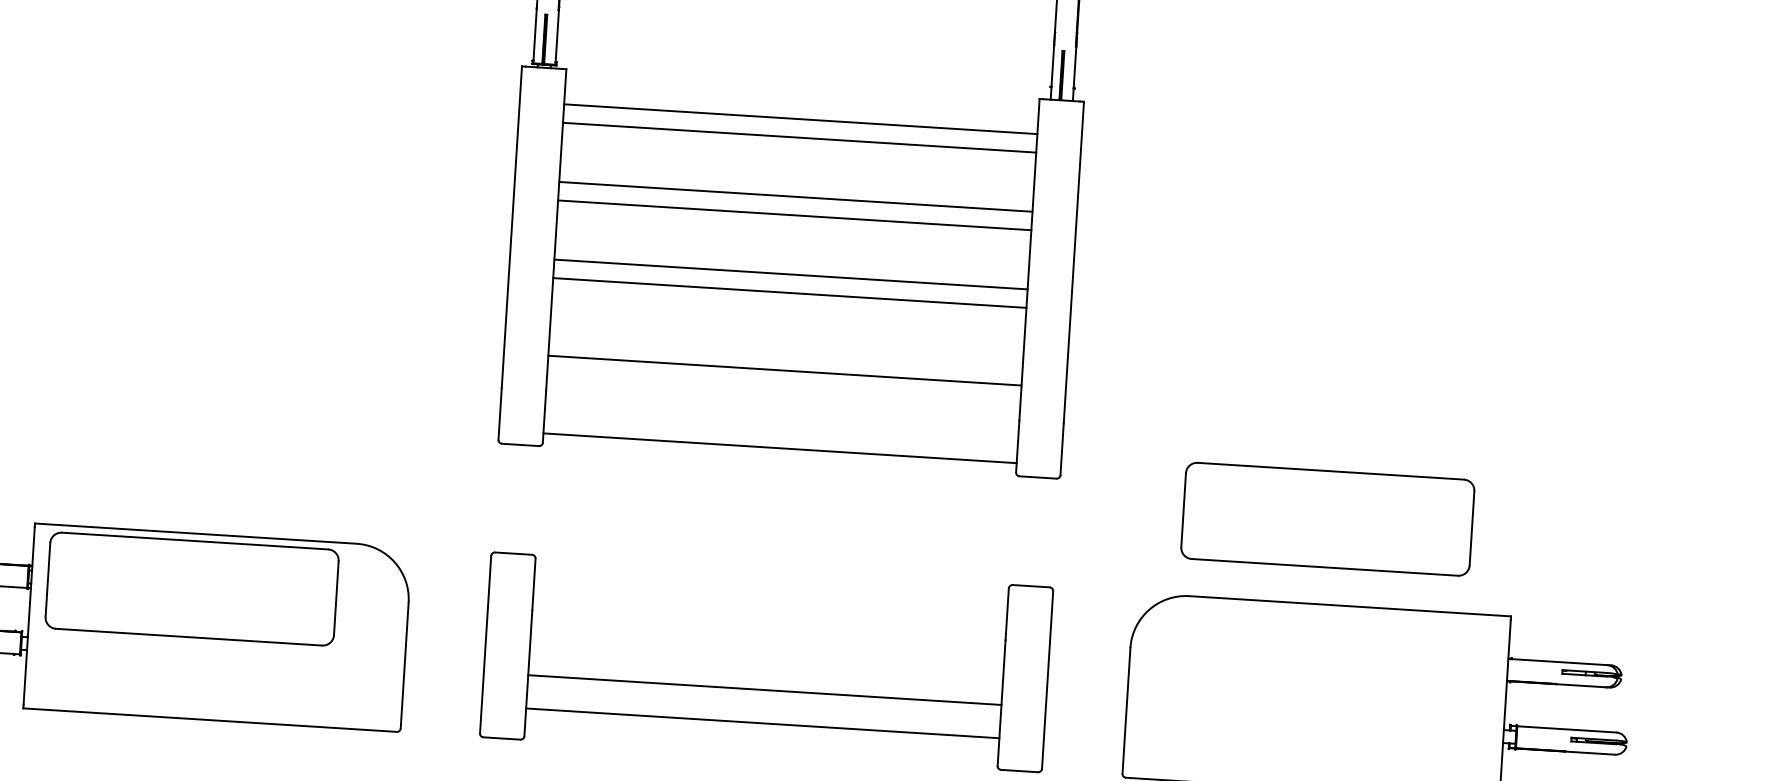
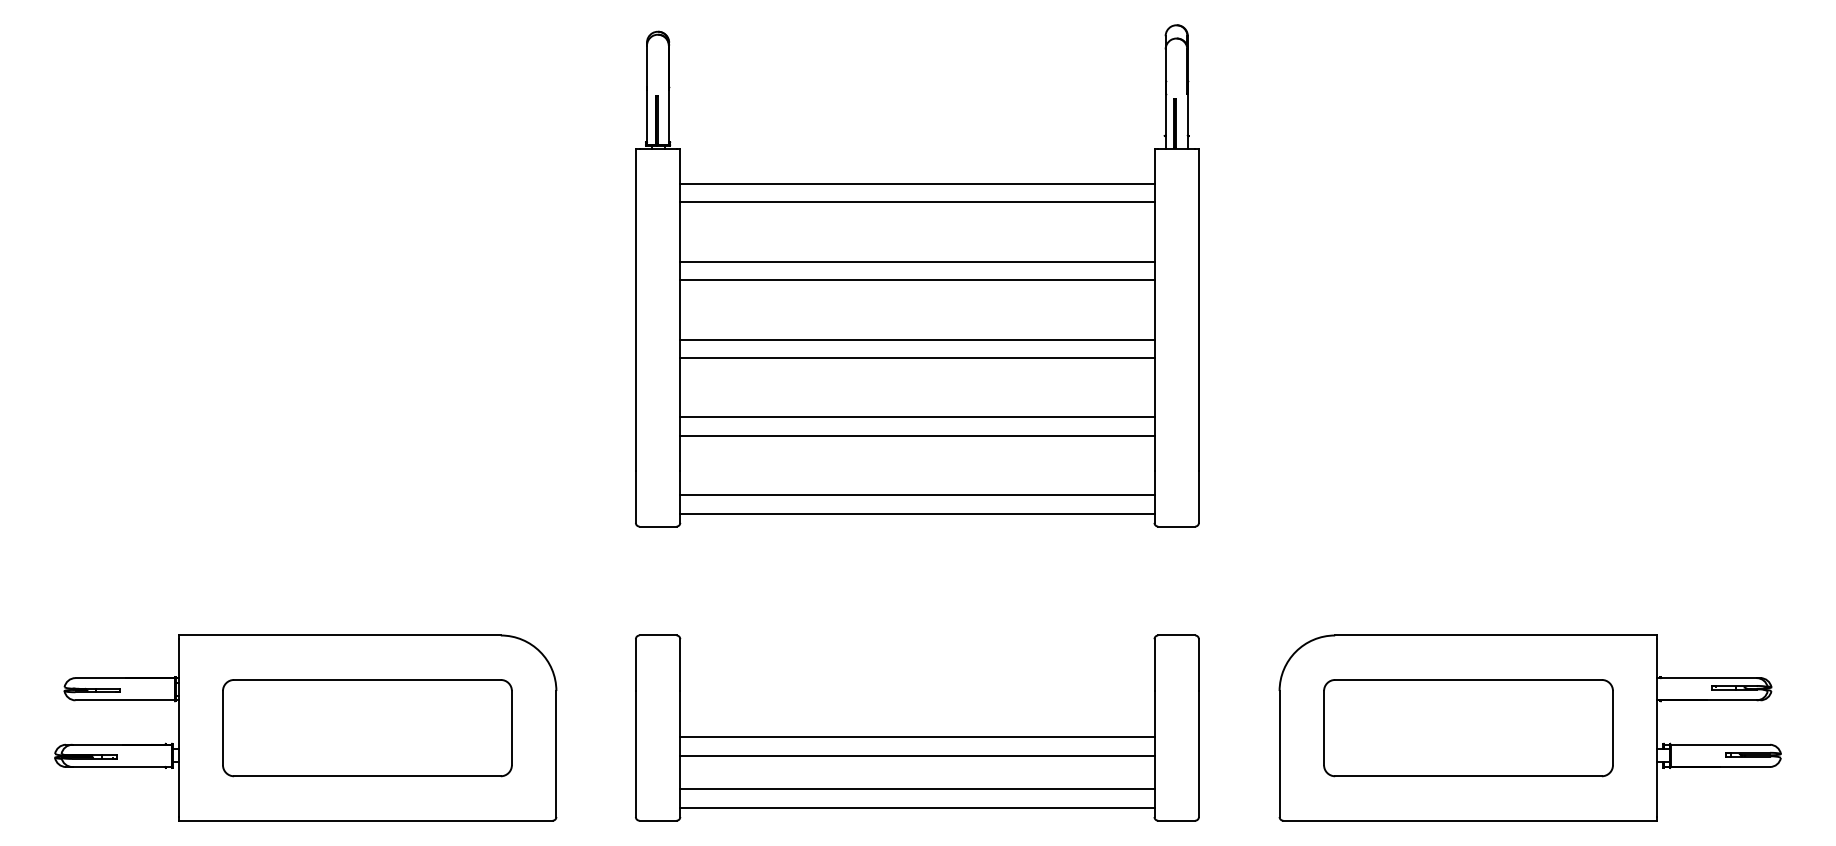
line: (786, 352) -> (917, 417), added
line: (781, 430) -> (917, 495), added
part: (1327, 519) -> (1468, 728), moved
part: (192, 589) -> (367, 728), moved
line: (766, 671) -> (917, 737), added
line: (761, 741) -> (917, 807), added

